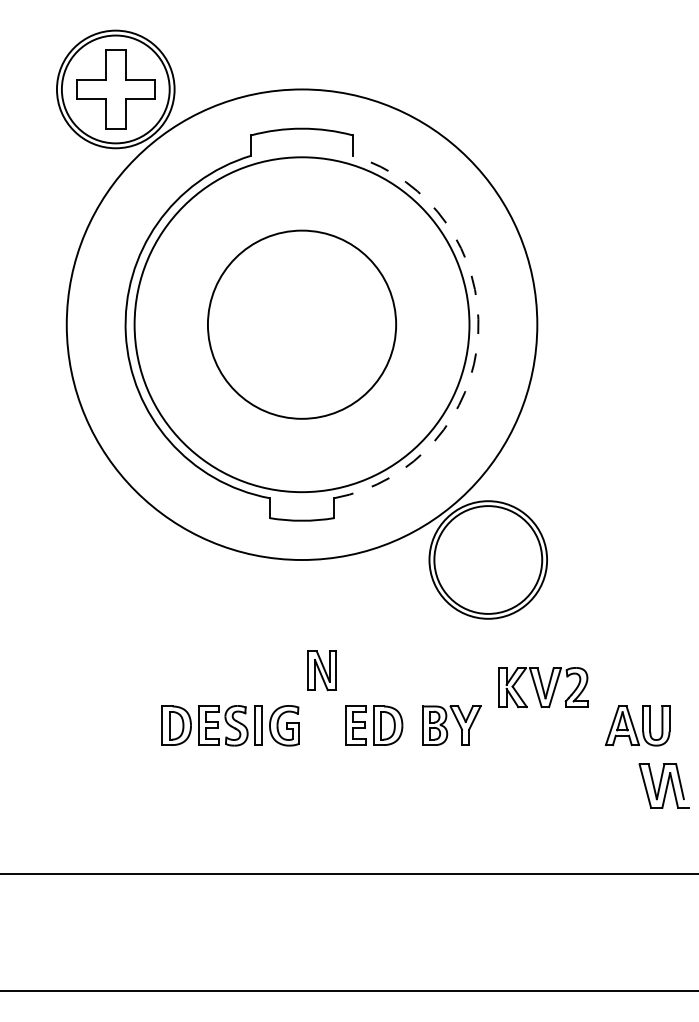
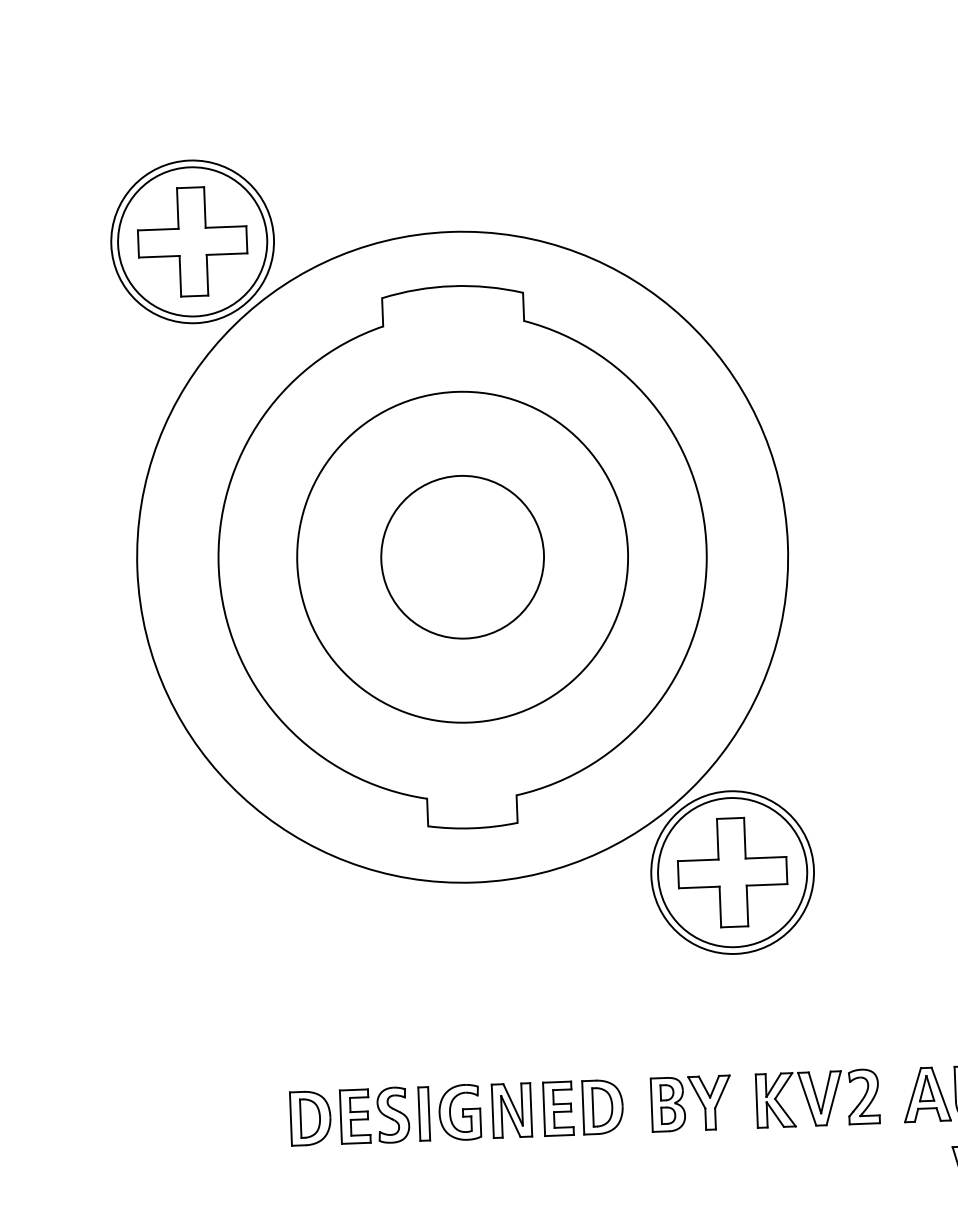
circle: (301, 324) -> (461, 556), size x0.62
circle: (301, 324) -> (461, 556), size x0.71
arc: (478, 334) -> (707, 561), dashed -> solid
part: (488, 559) -> (732, 871), added
part: (321, 670) -> (510, 1110), moved
part: (543, 687) -> (817, 1098), moved

